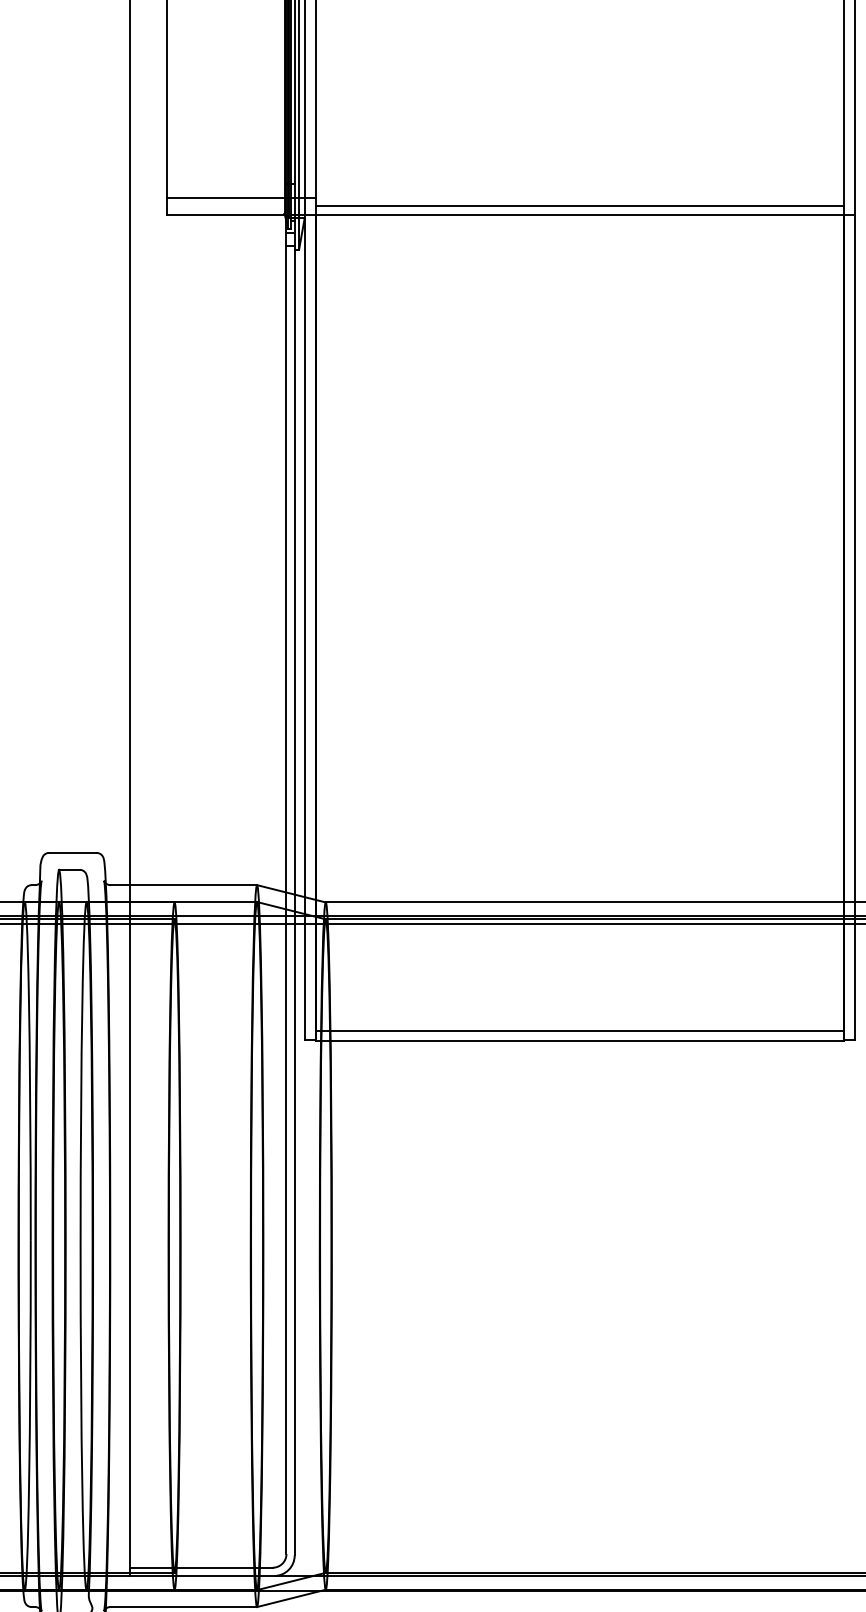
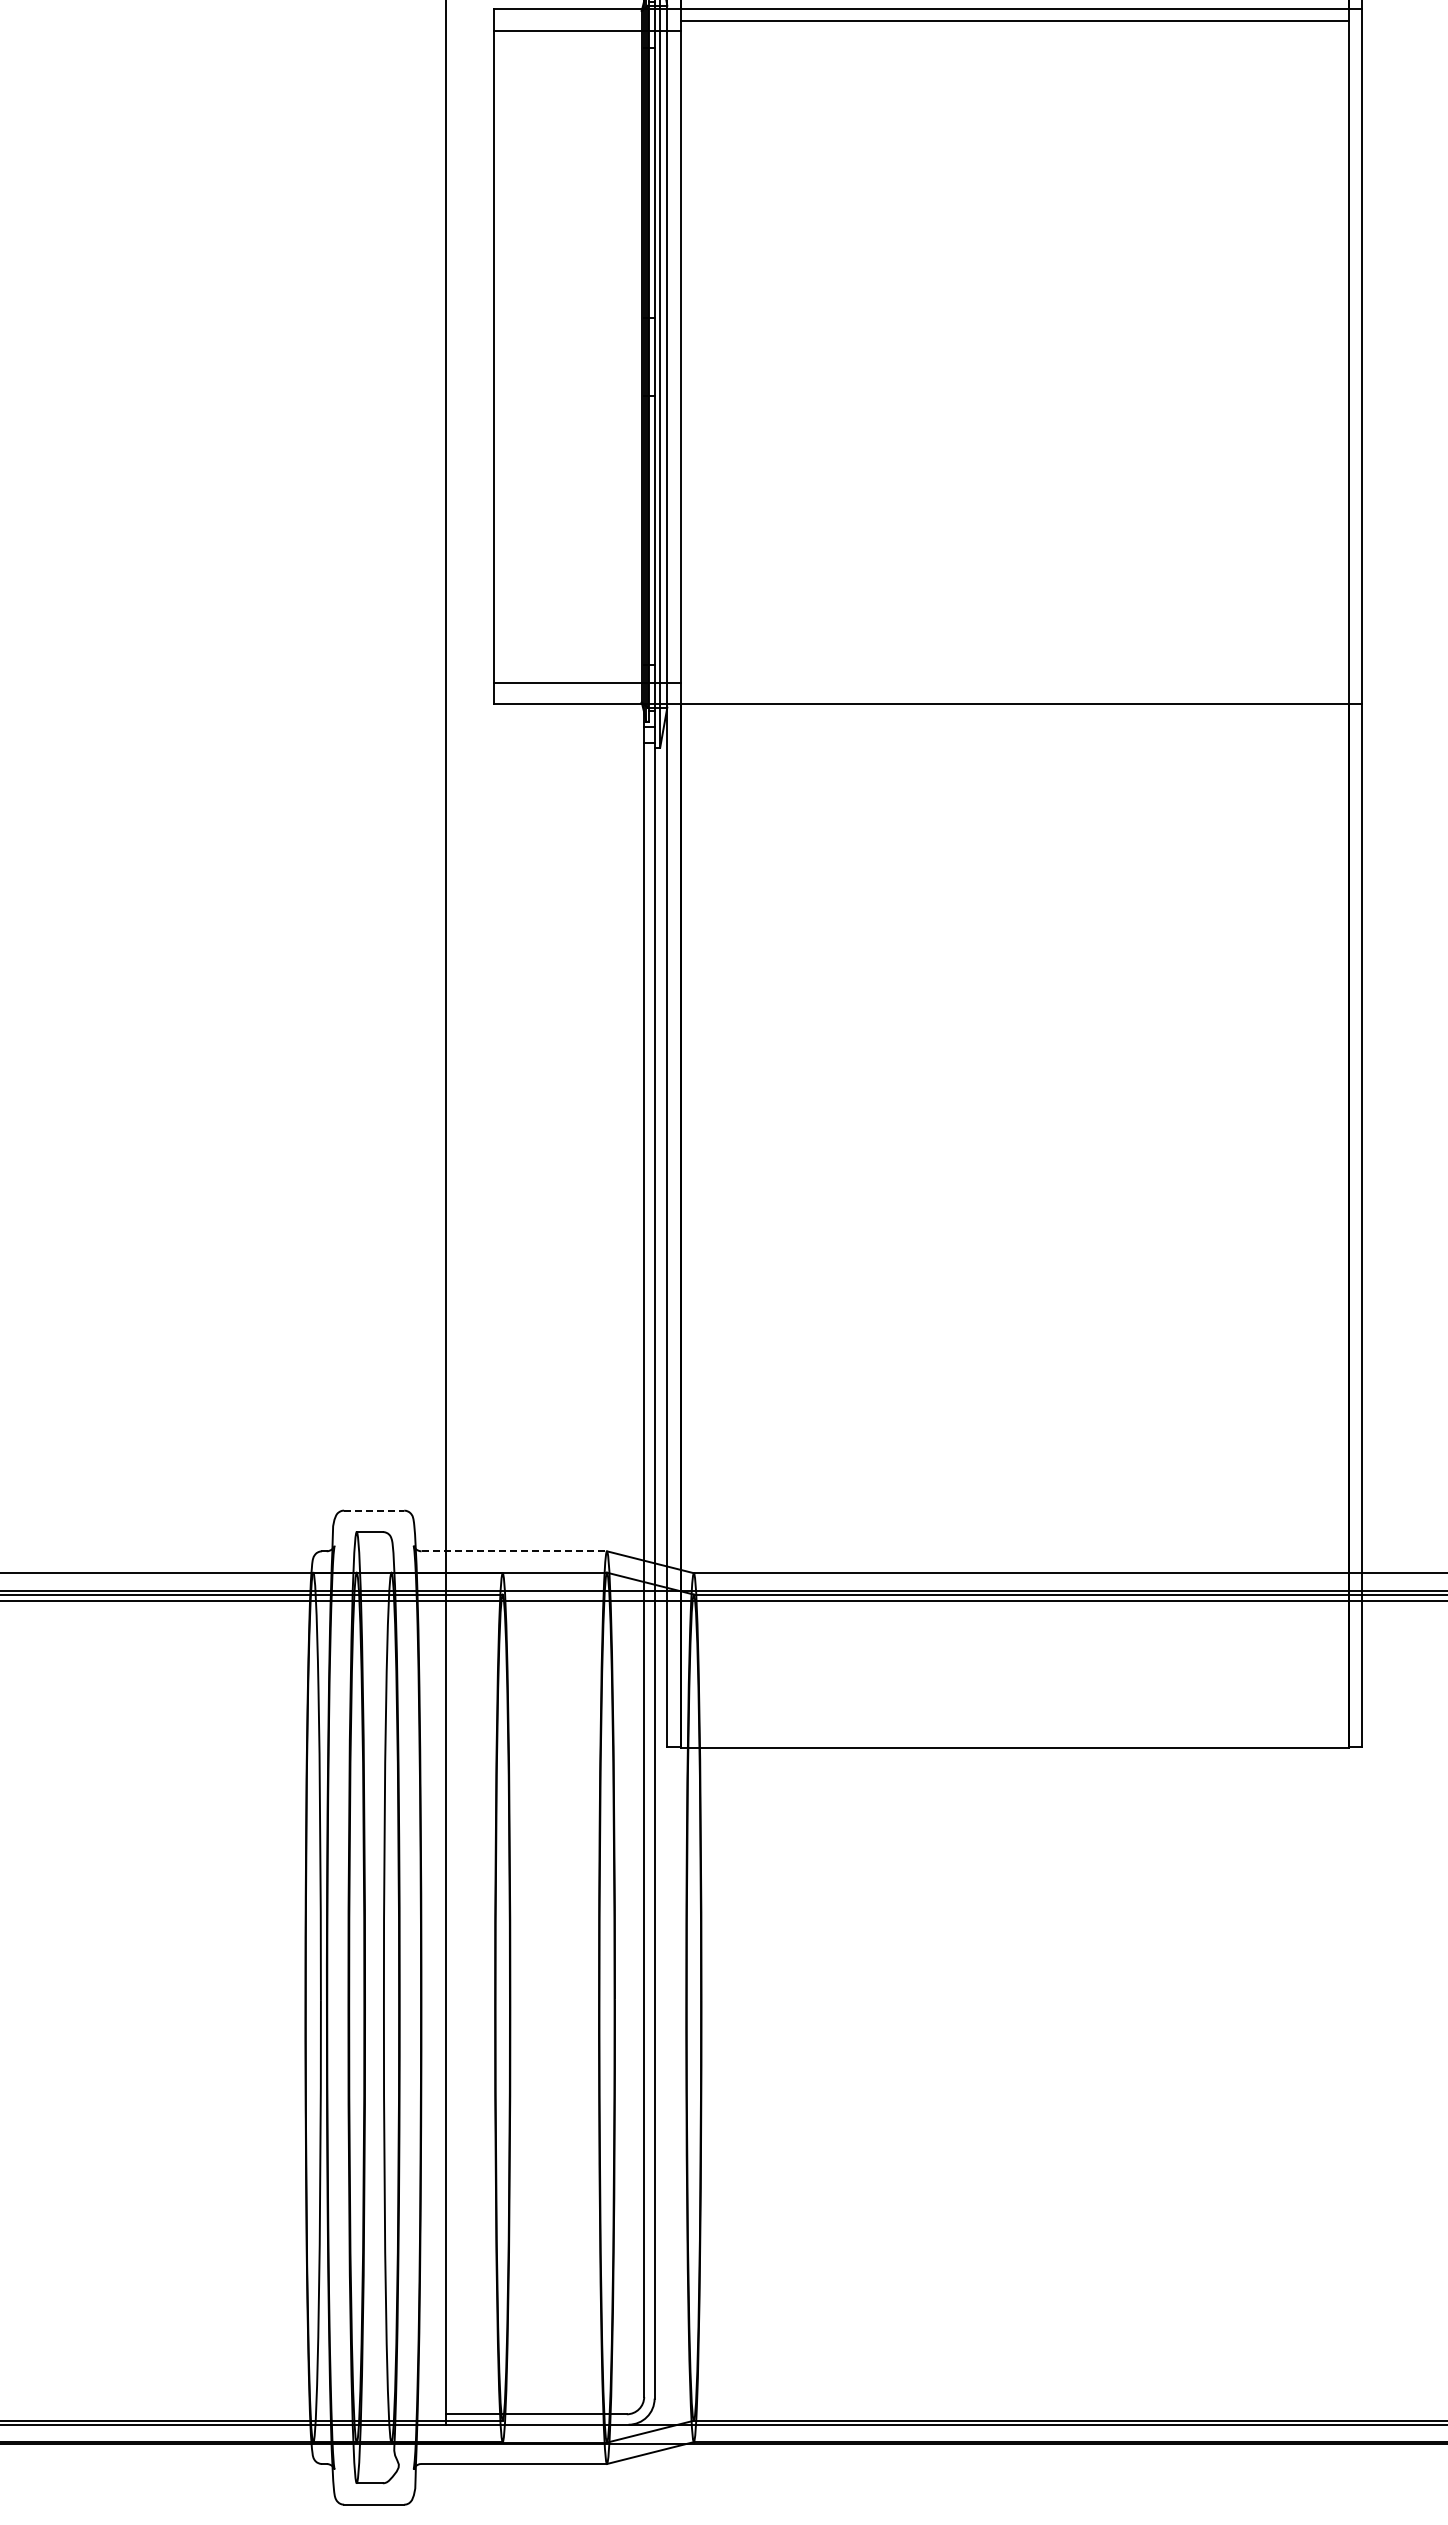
line: (579, 205) -> (1014, 692), removed
line: (73, 852) -> (374, 1510), solid -> dashed
line: (183, 885) -> (514, 1551), solid -> dashed
line: (579, 1031) -> (1014, 1736), removed

